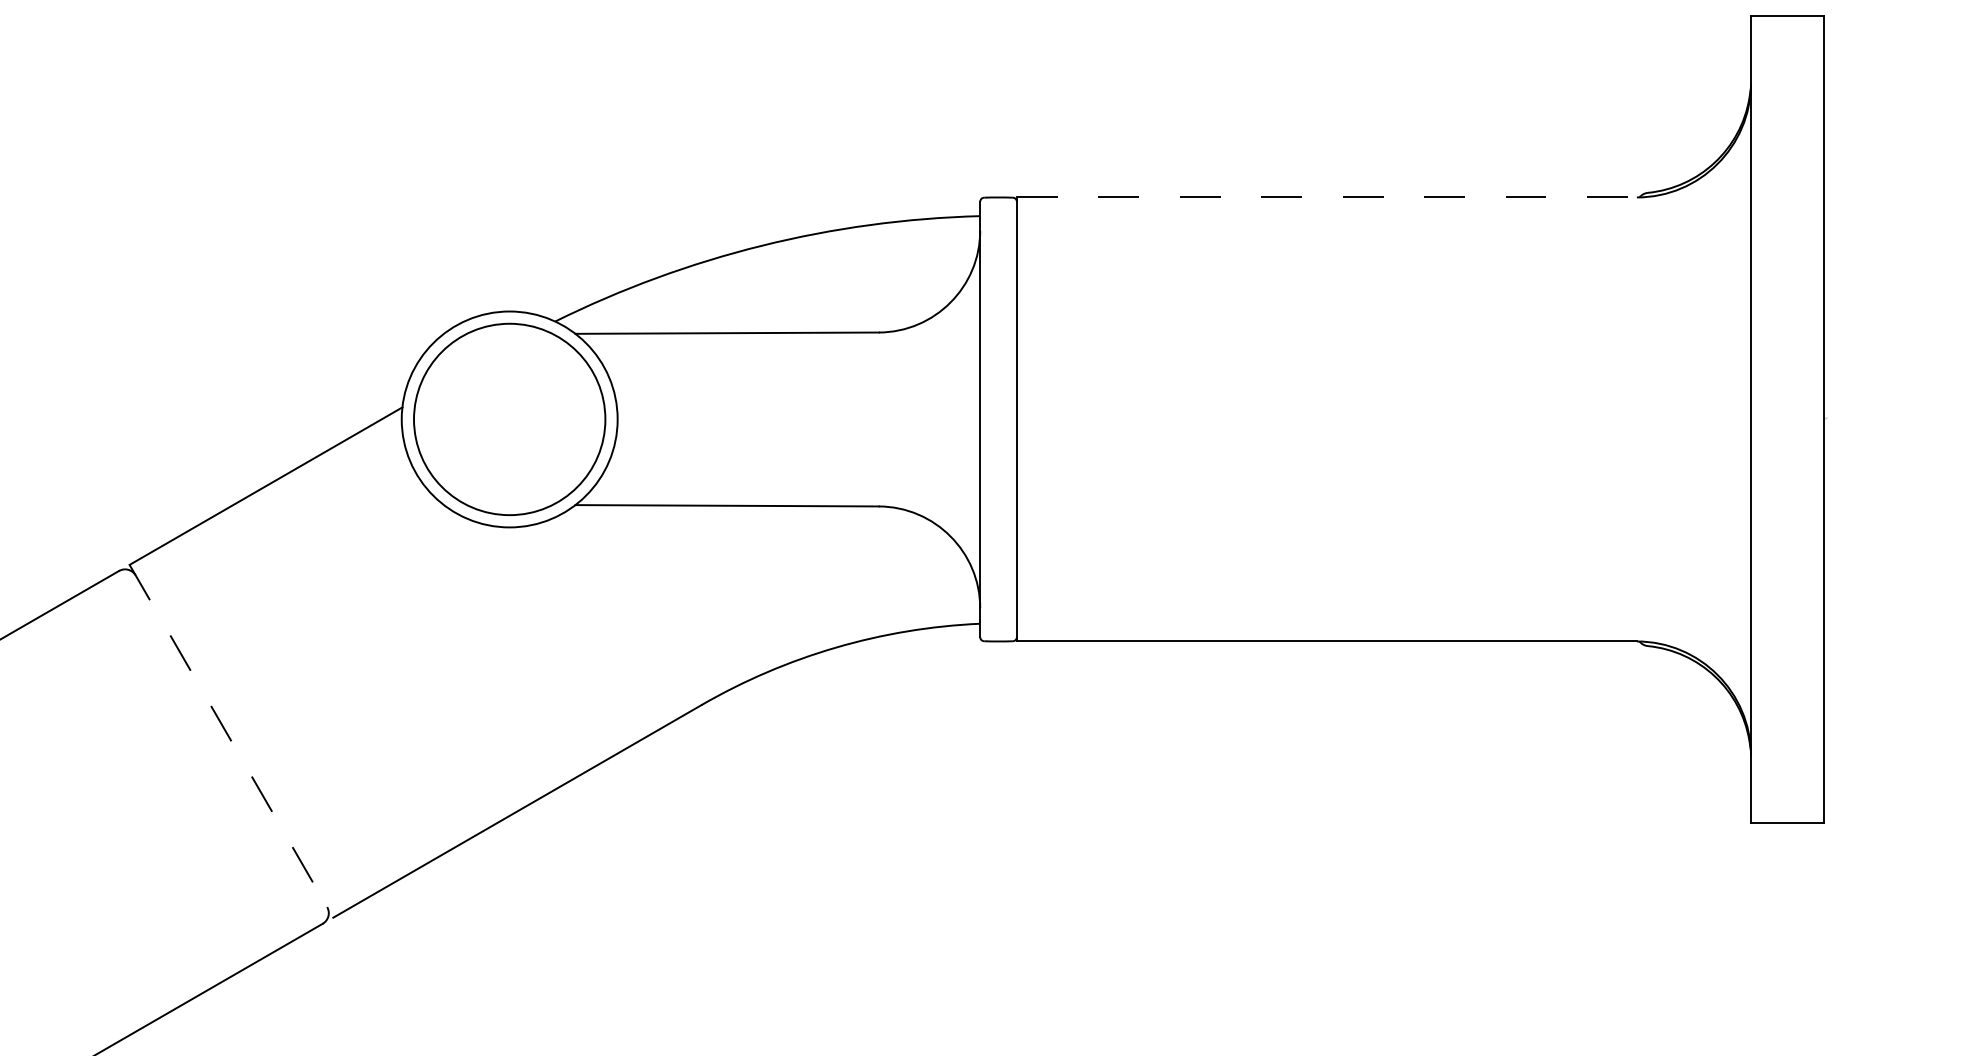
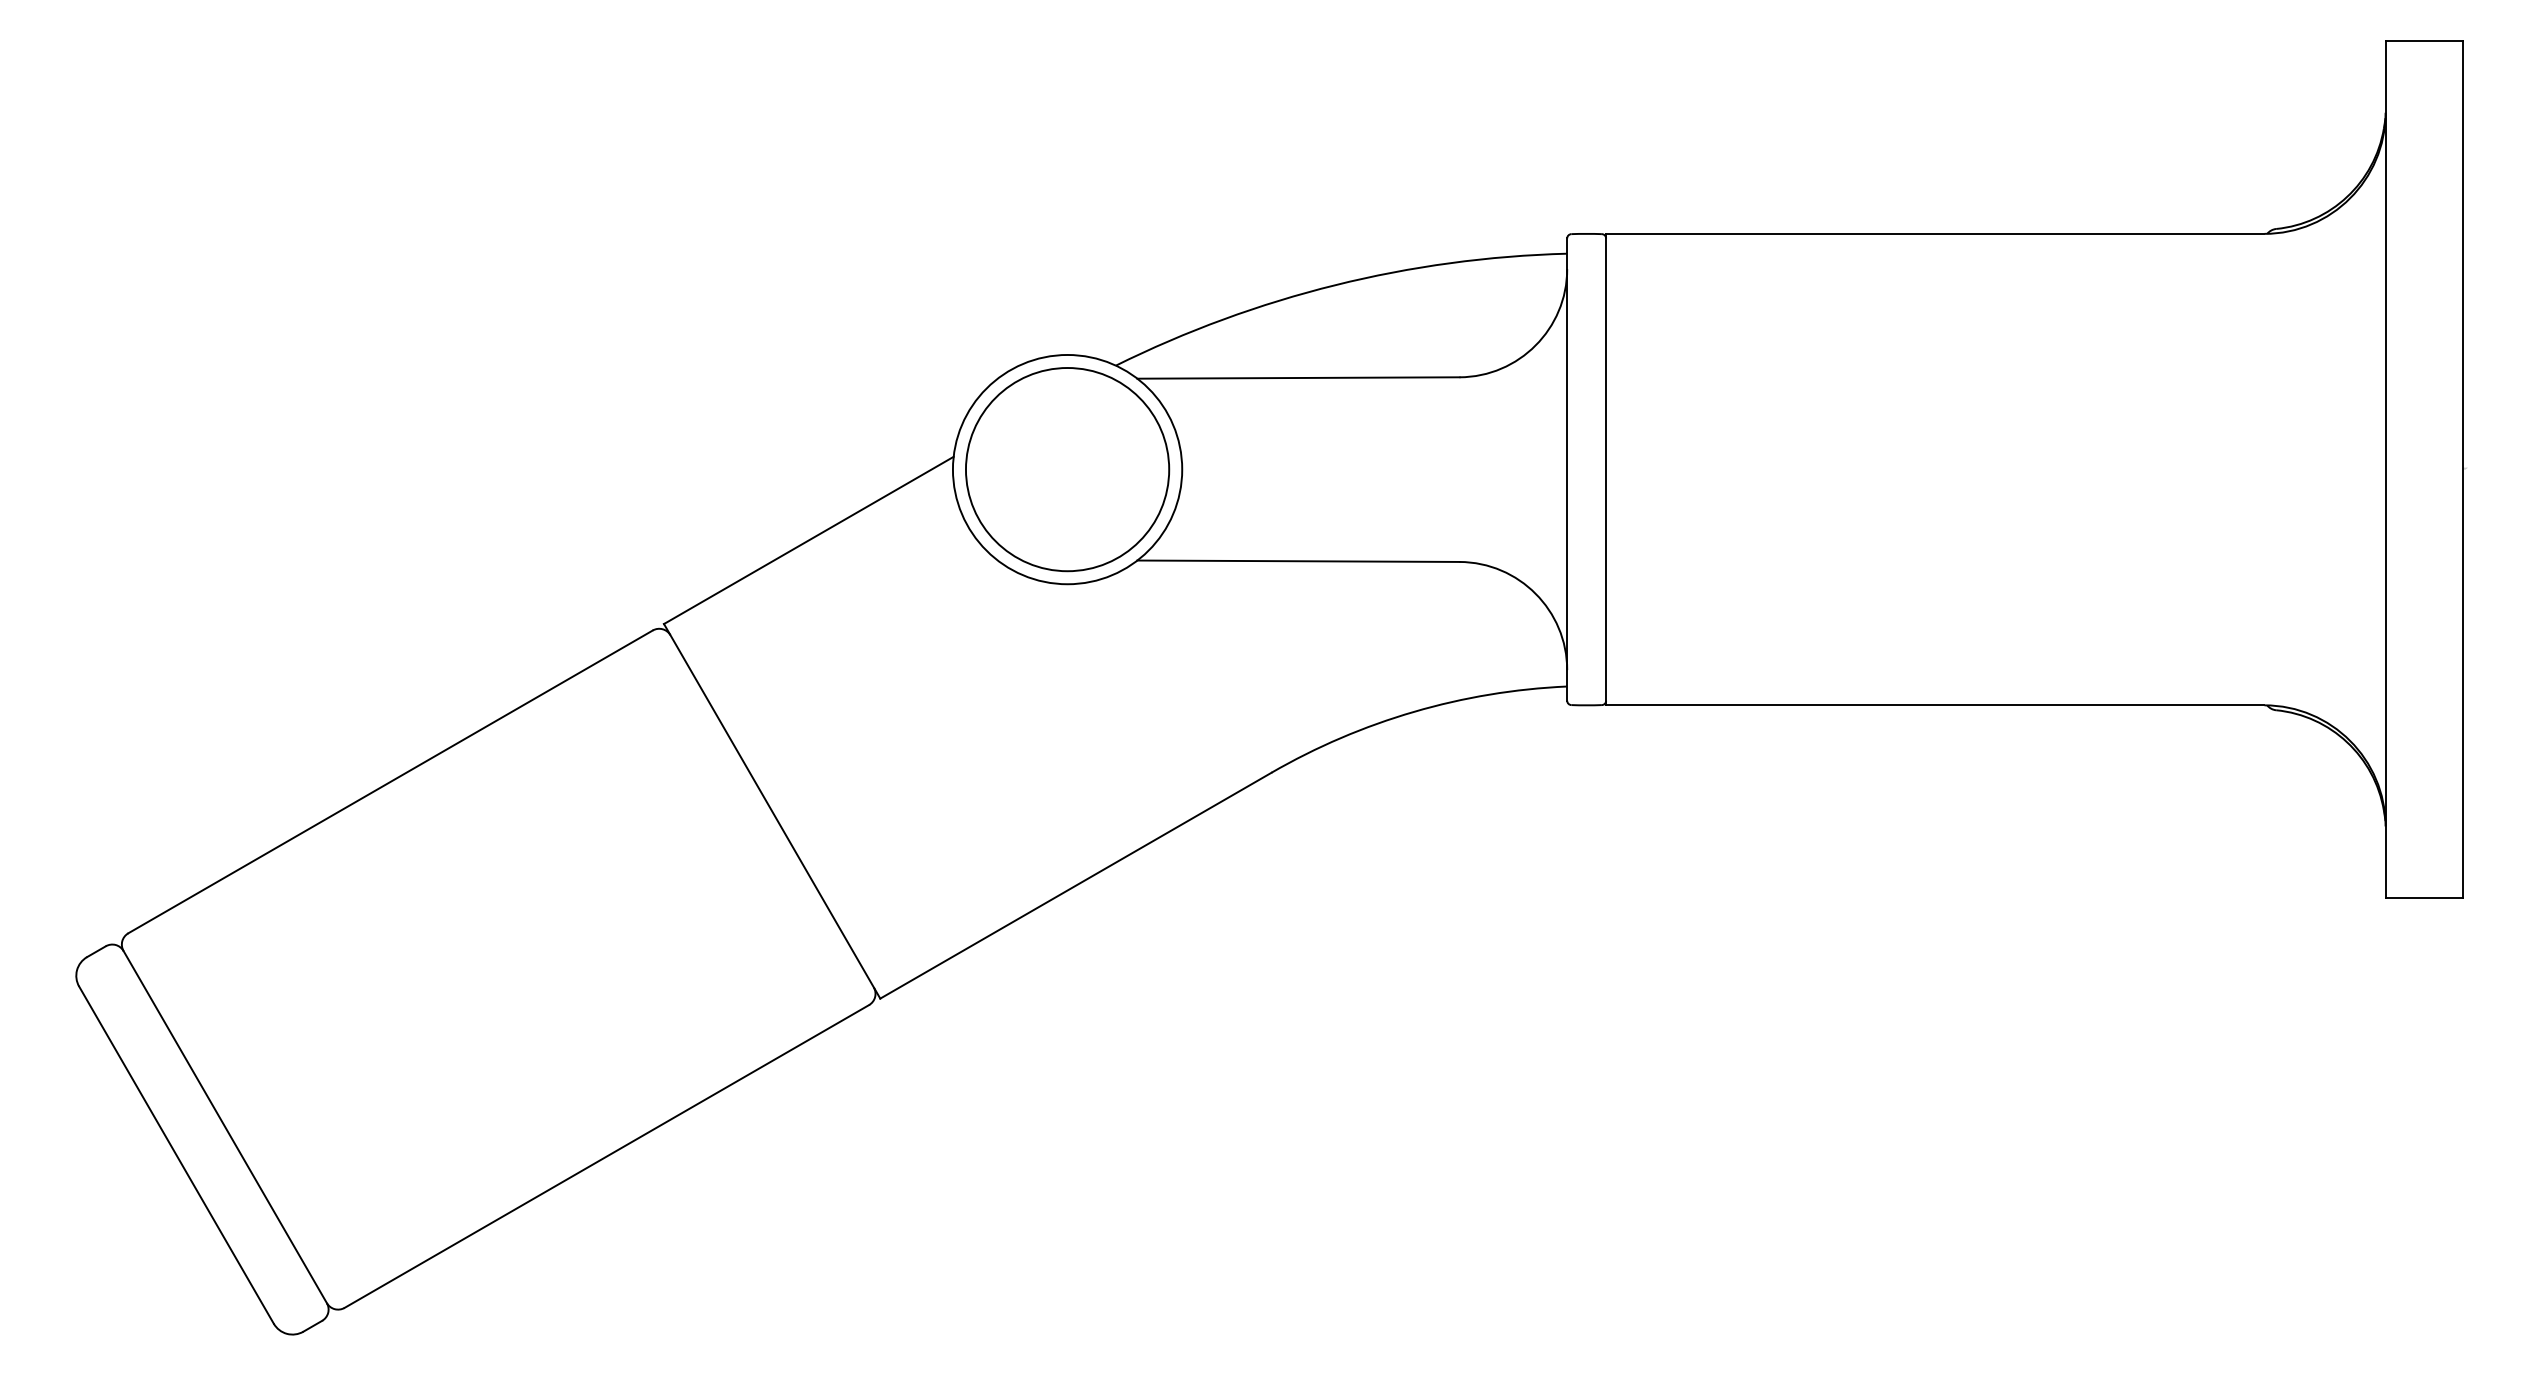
line: (1327, 197) -> (1935, 233), dashed -> solid
line: (231, 741) -> (772, 811), dashed -> solid

